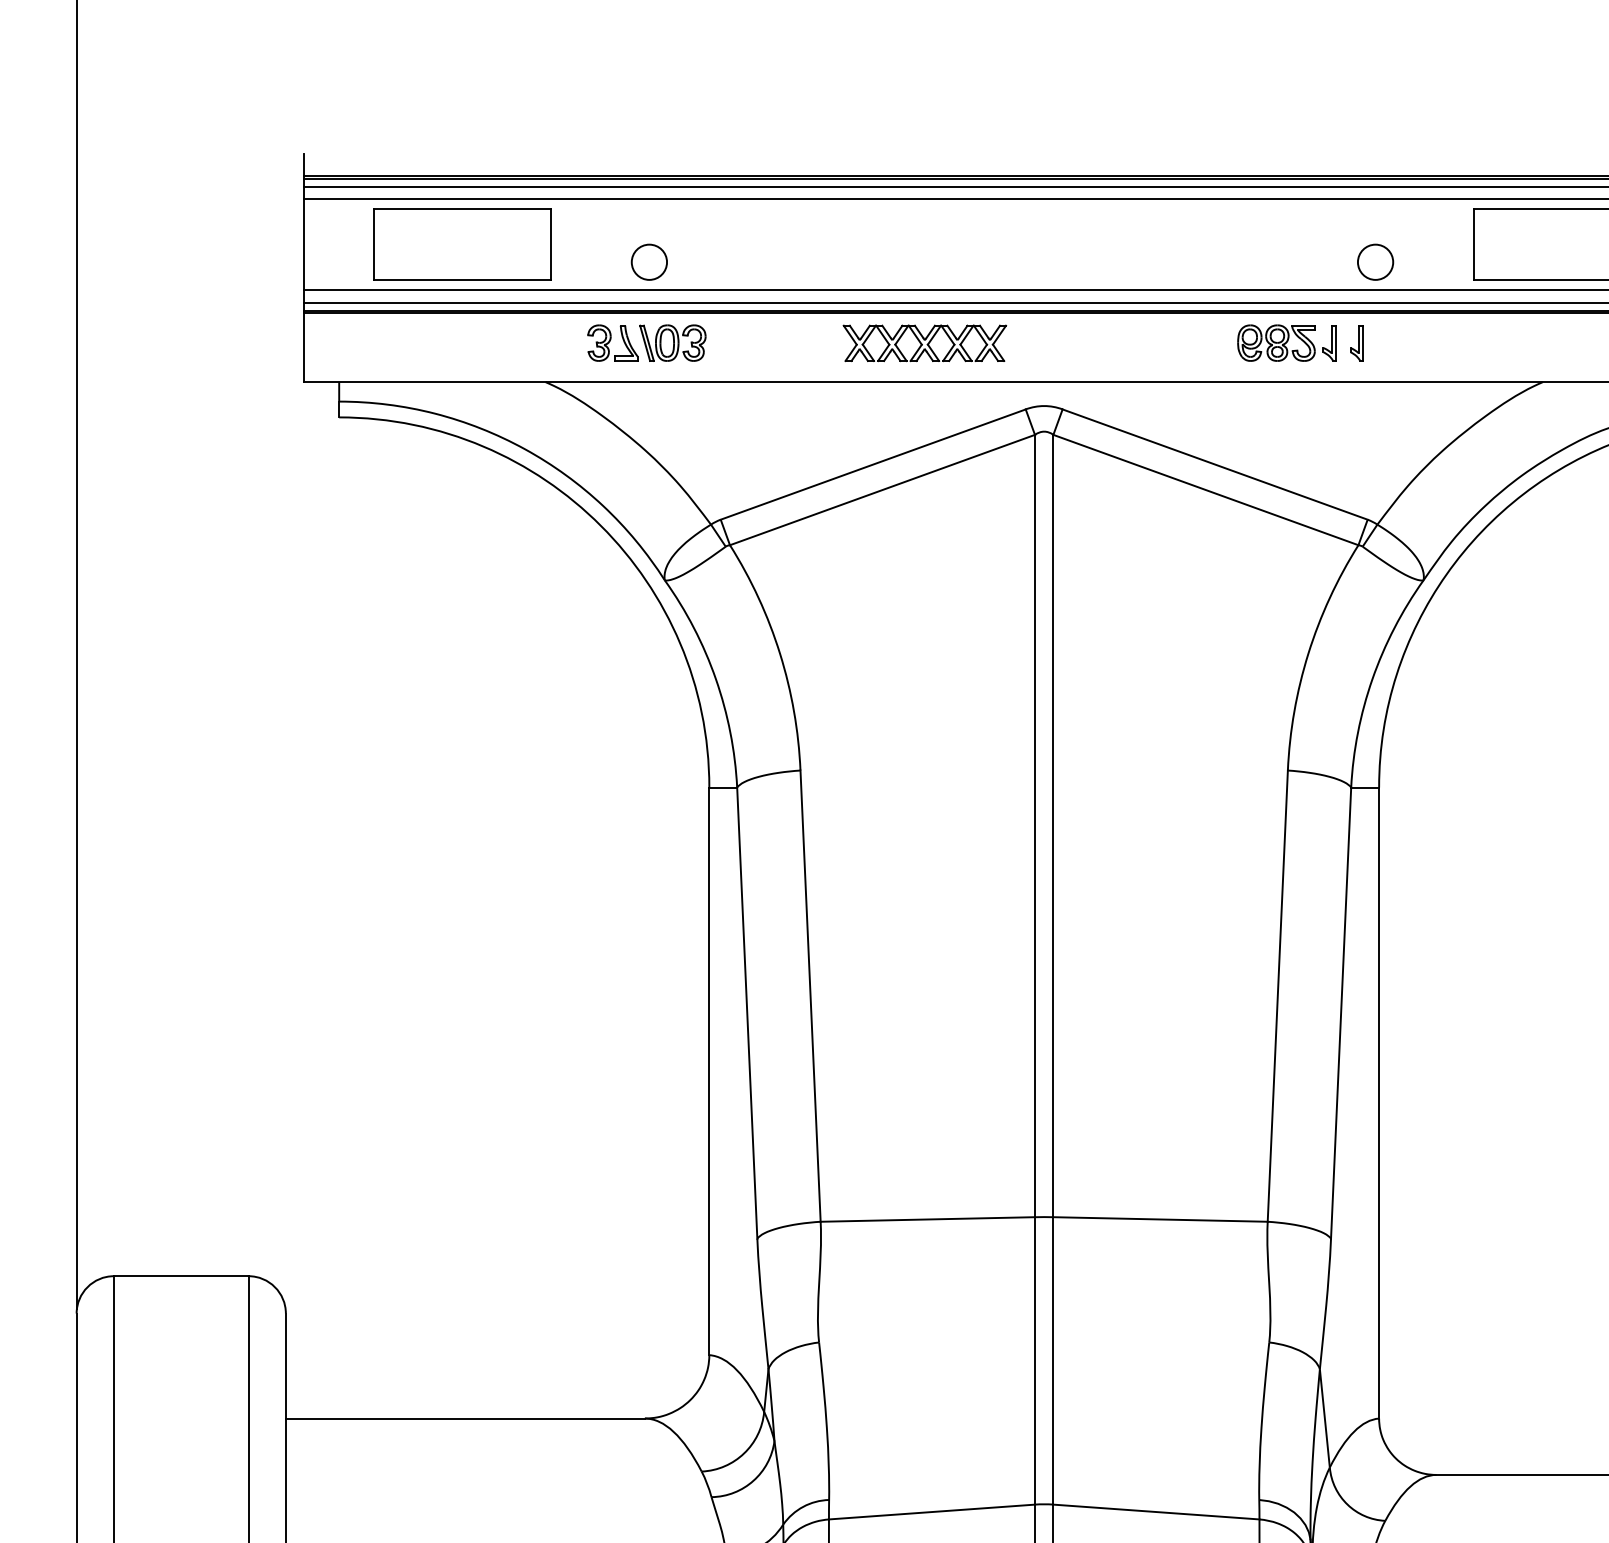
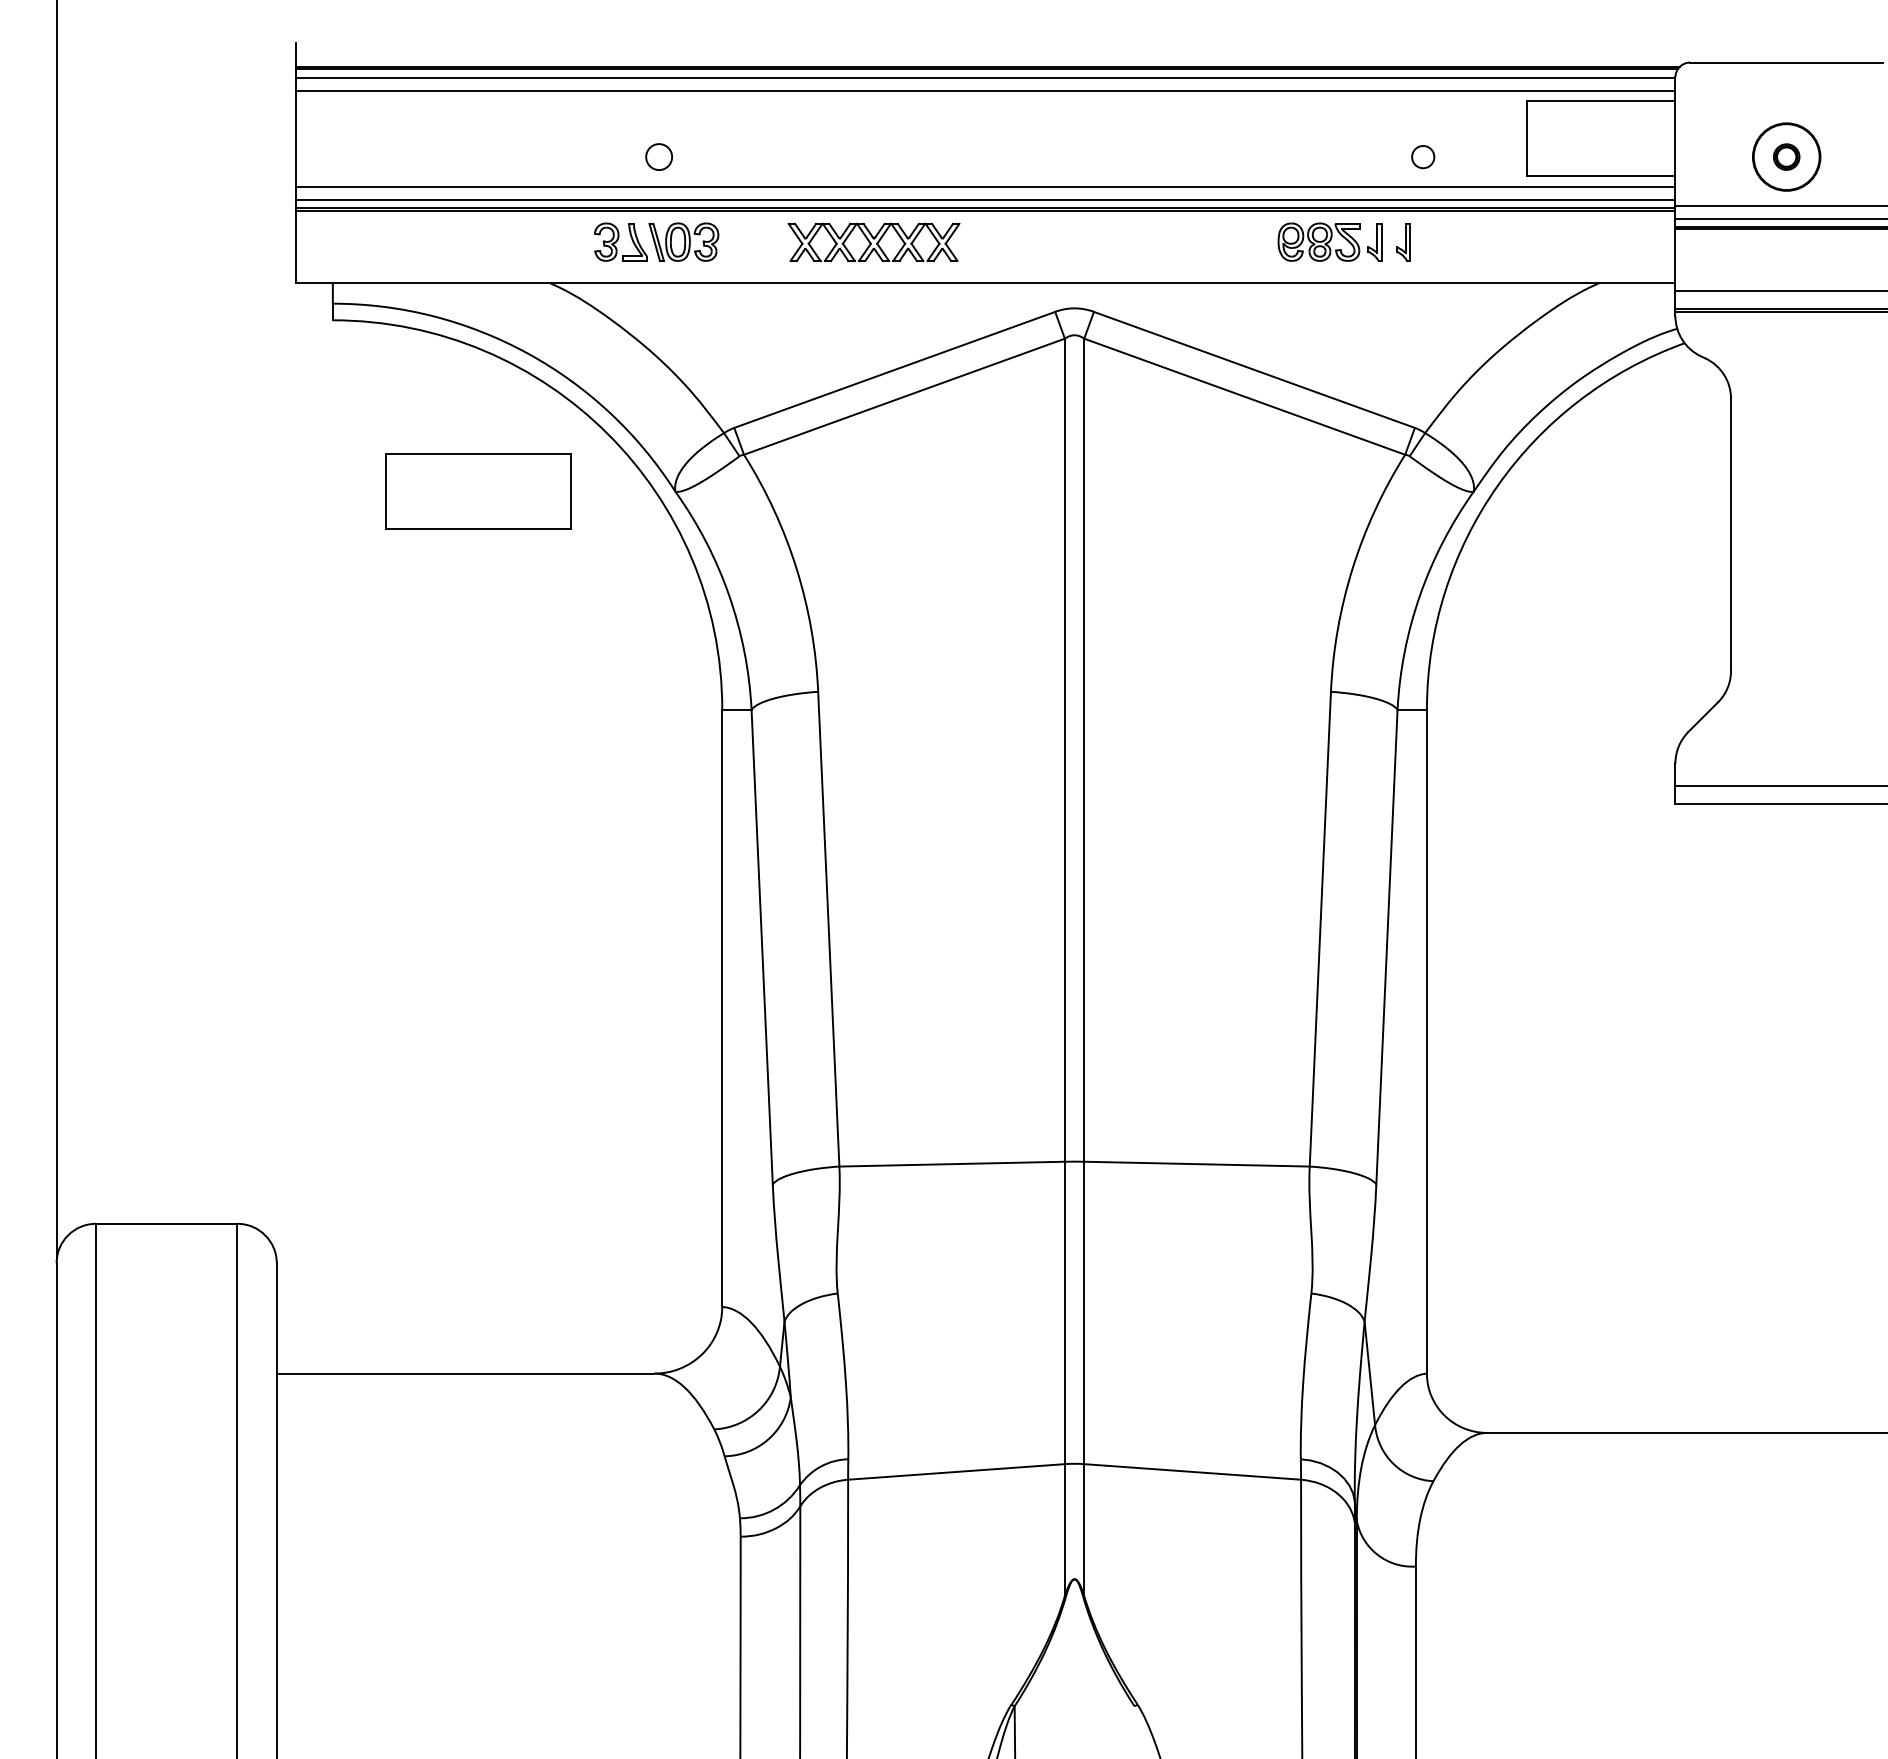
part: (462, 244) -> (478, 491), moved
circle: (648, 261) -> (658, 156), size x0.7
circle: (1374, 261) -> (1422, 156), size x0.6
part: (924, 342) -> (873, 241), moved

